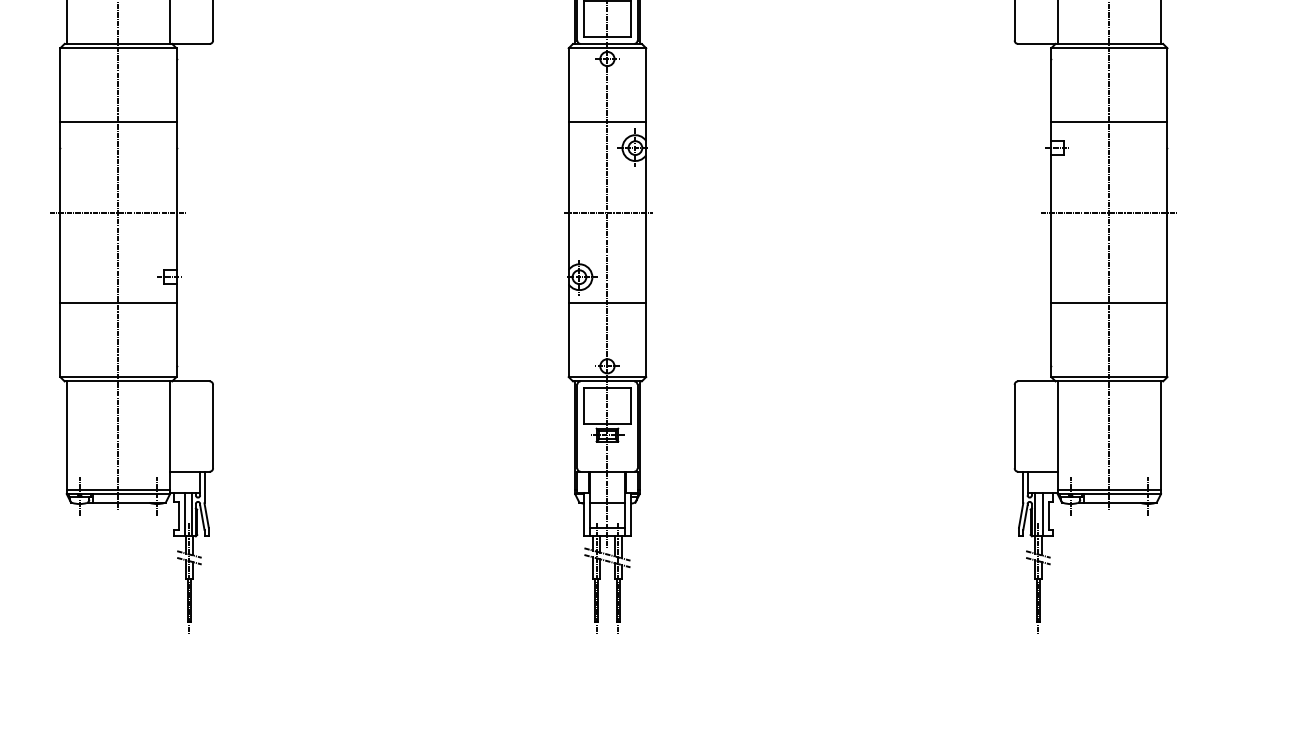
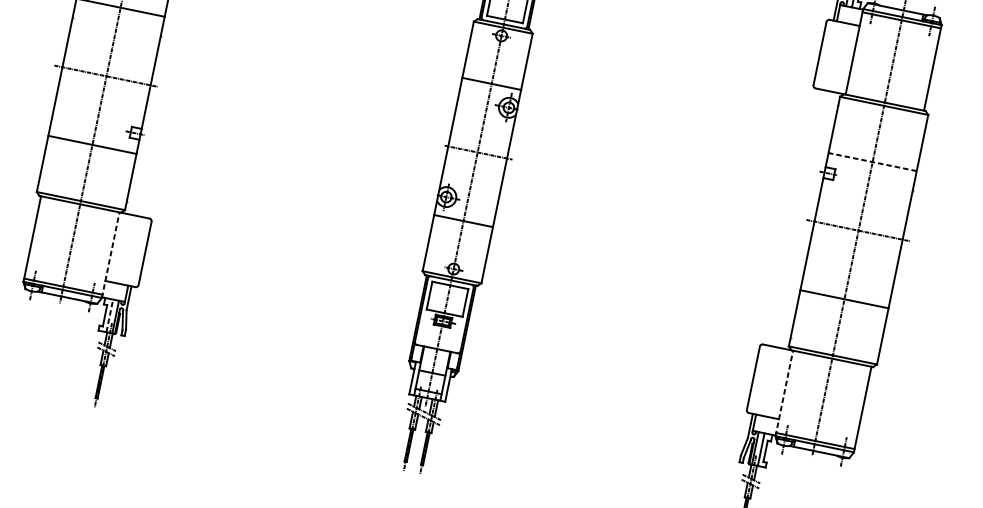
line: (1108, 122) -> (871, 162), solid -> dashed
line: (170, 437) -> (111, 255), solid -> dashed
line: (1057, 437) -> (784, 393), solid -> dashed
line: (184, 514) -> (109, 315), solid -> dashed

